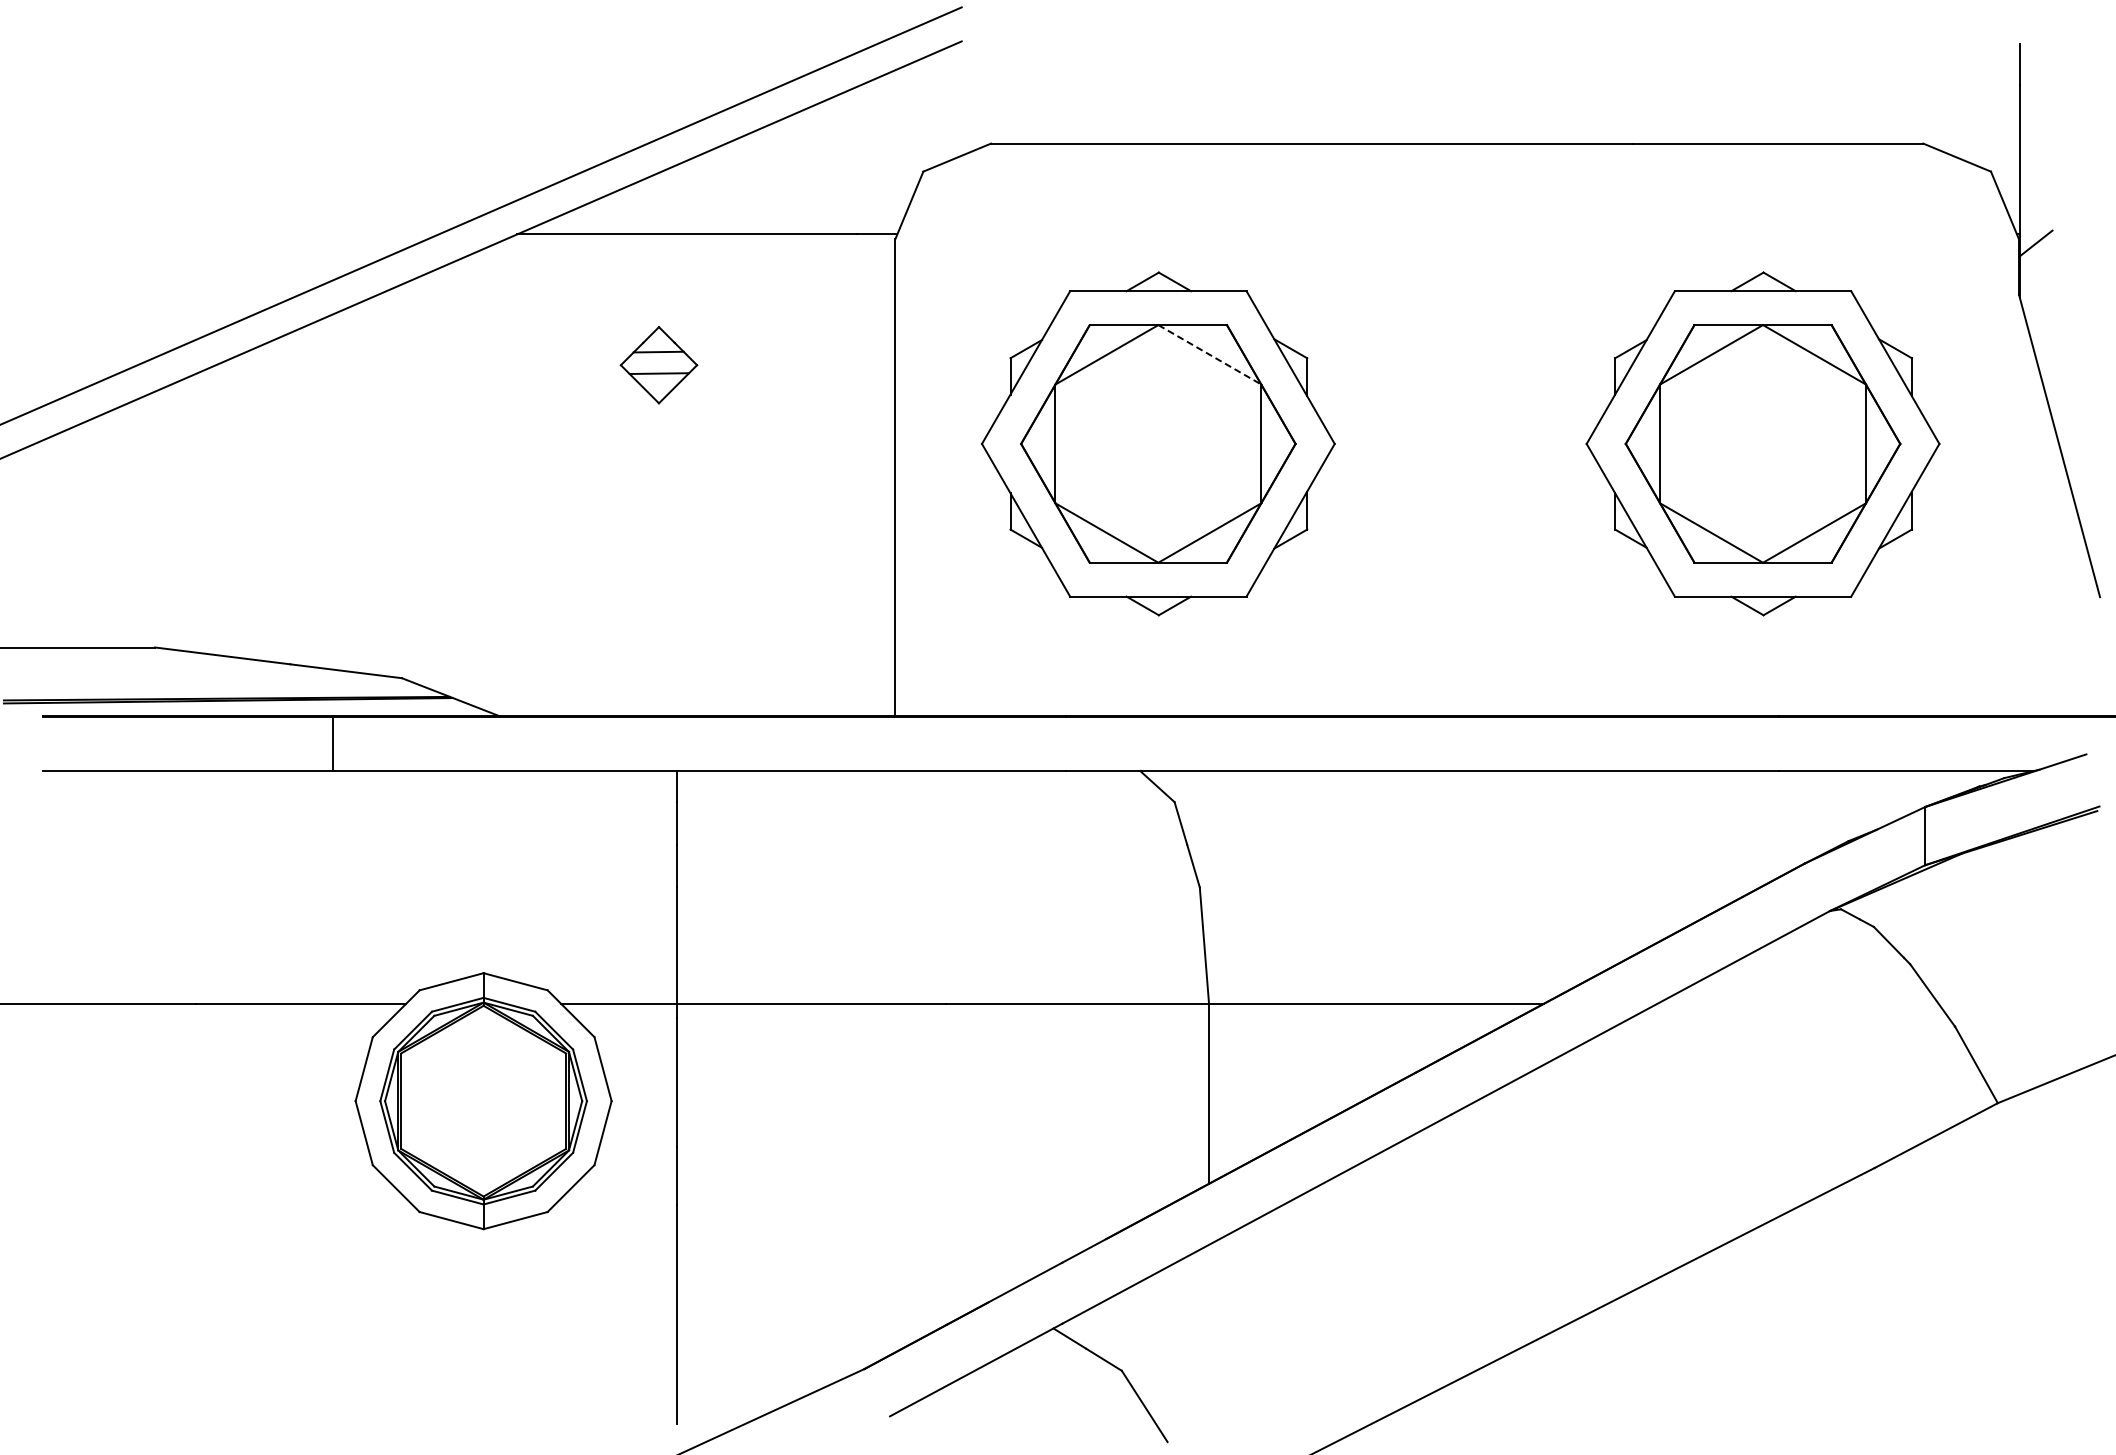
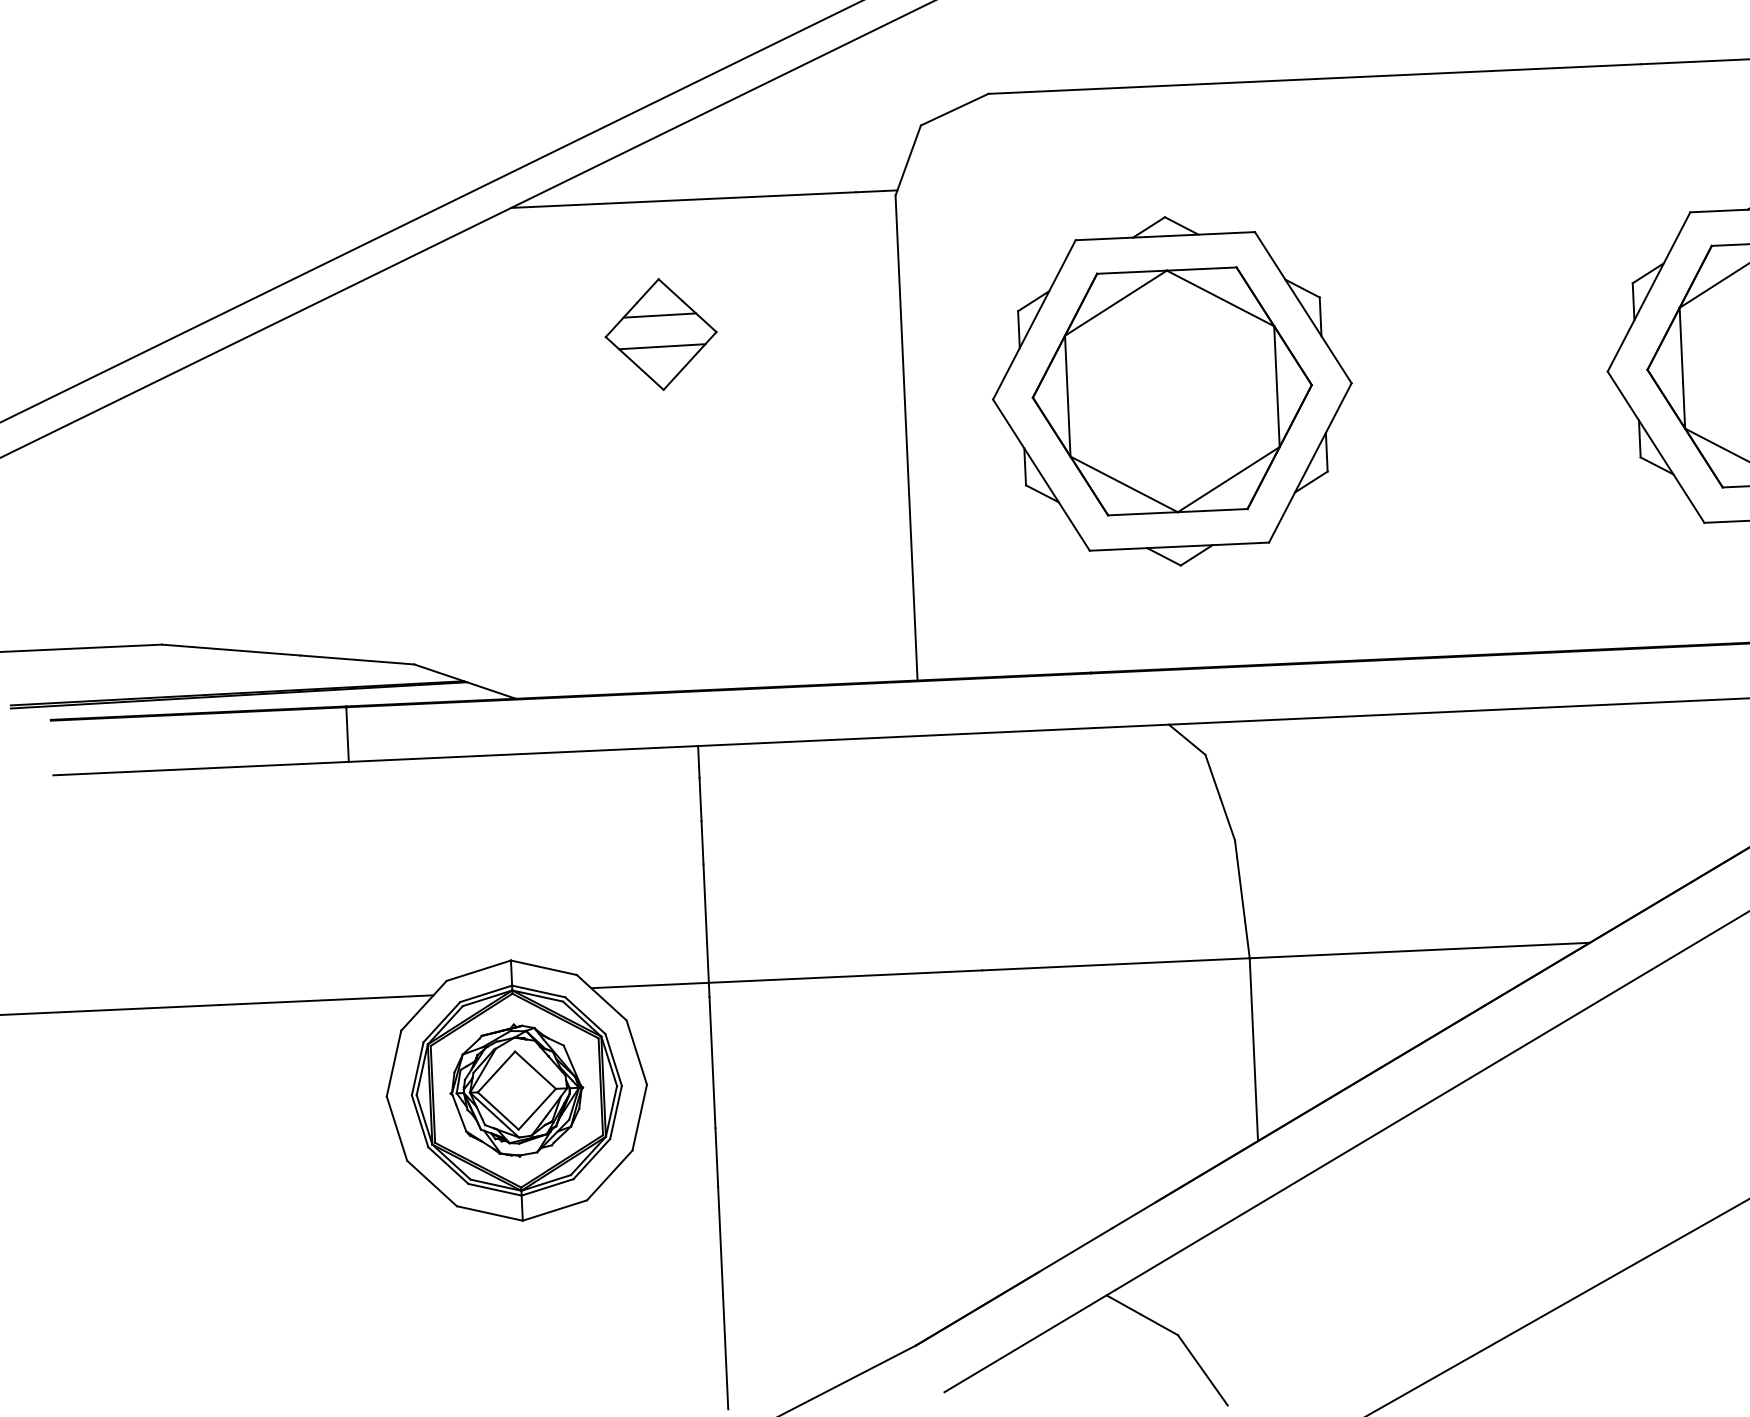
line: (1210, 355) -> (1221, 299), dashed -> solid
part: (658, 364) -> (660, 333), size x1.43
part: (483, 1101) -> (516, 1090), added

